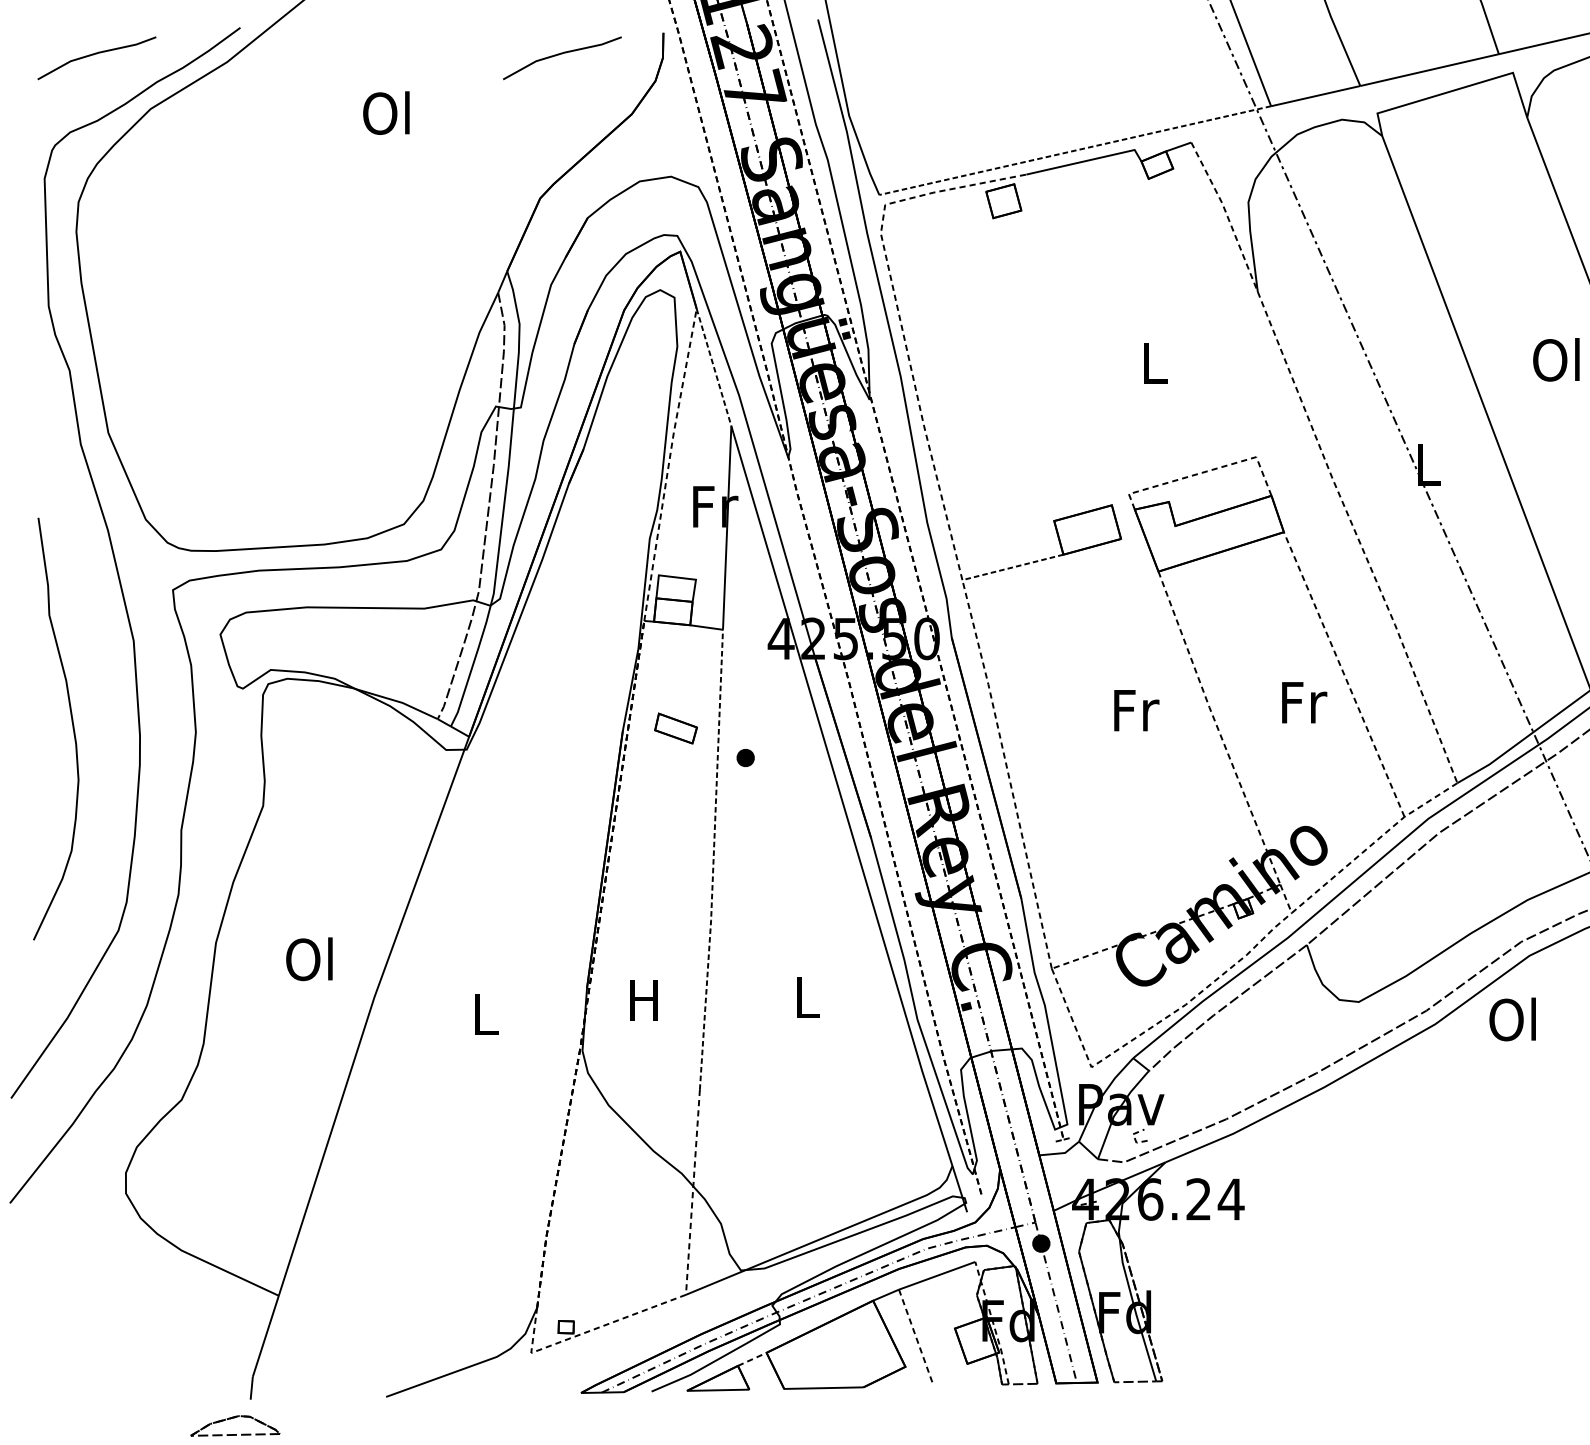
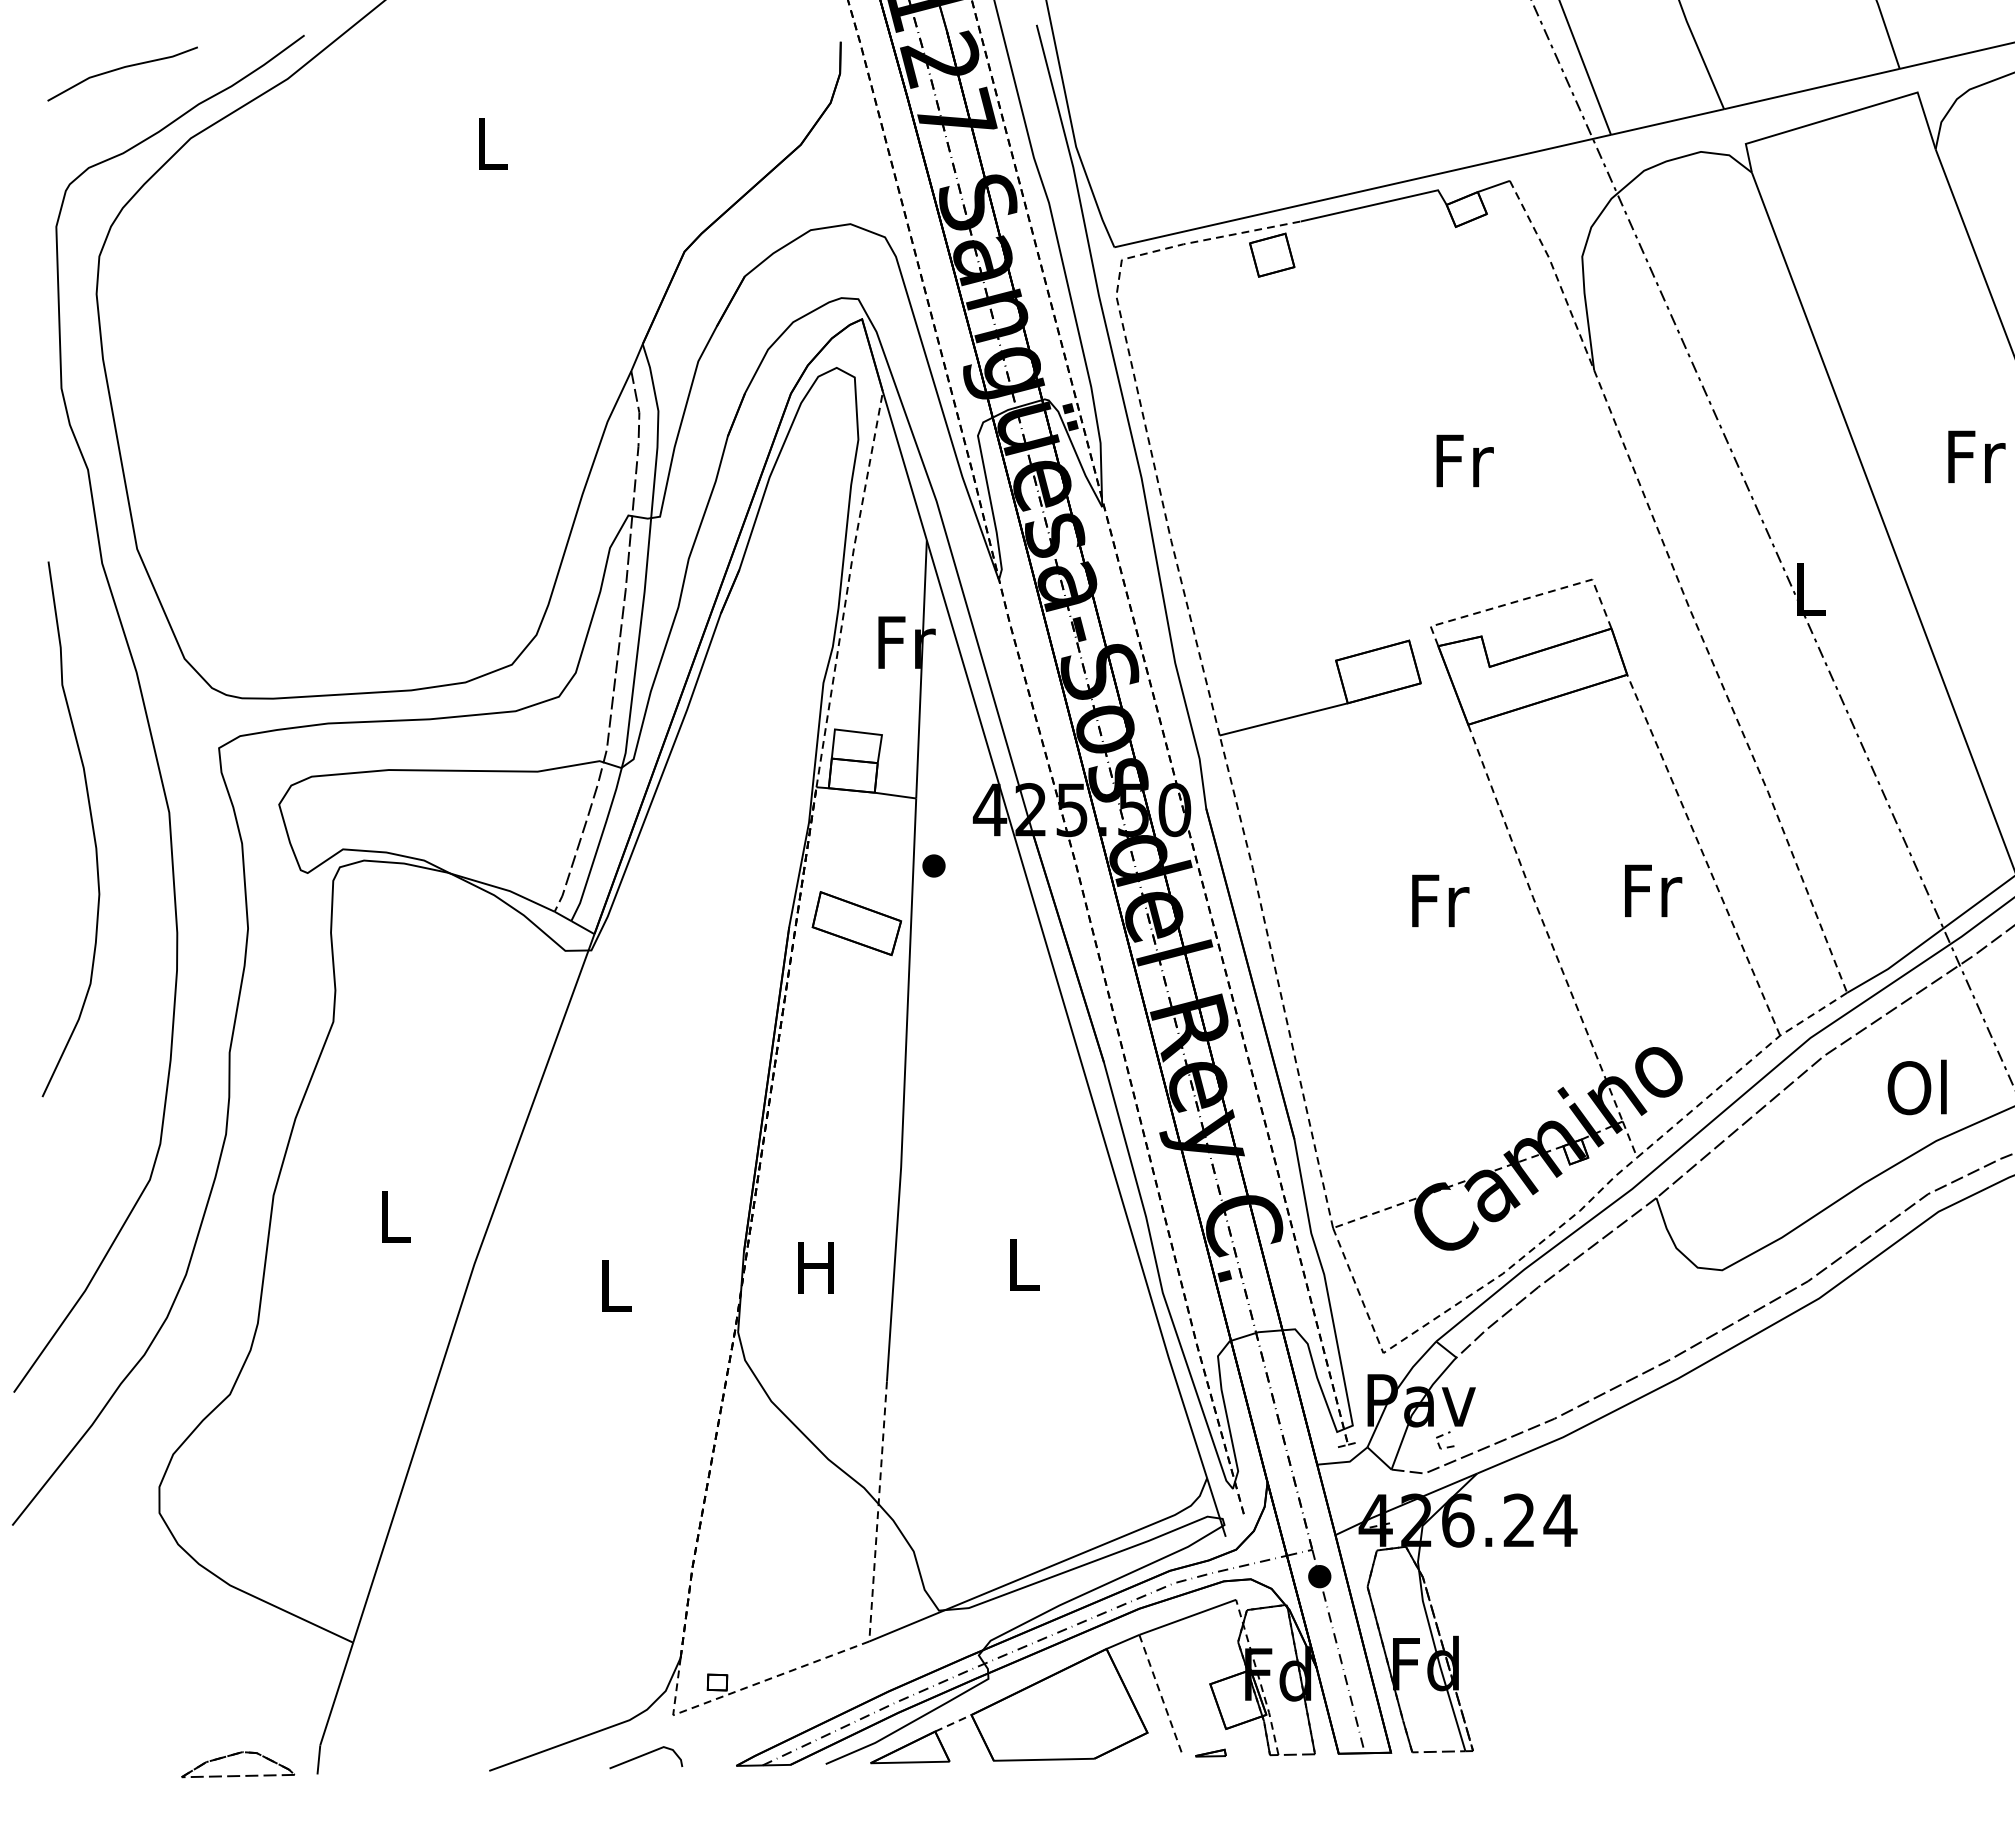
line: (560, 54) -> (710, 69), removed
text: (386, 113) -> (489, 143), Ol -> L
line: (1075, 150) -> (1362, 191), dashed -> solid
text: (1557, 360) -> (1974, 456), Ol -> Fr
text: (1155, 363) -> (1464, 460), L -> Fr
line: (714, 367) -> (905, 466), dashed -> solid
line: (1012, 567) -> (1283, 719), dashed -> solid
curve: (72, 726) -> (91, 825), moved
part: (675, 728) -> (856, 923), size x1.67
part: (745, 757) -> (933, 865), moved
line: (713, 860) -> (904, 1090), dashed -> solid
text: (309, 958) -> (391, 1215), Ol -> L
text: (1512, 1019) -> (1916, 1087), moved
part: (955, 1382) -> (1210, 1752), added
line: (509, 1384) -> (645, 1755), added
part: (233, 1418) -> (235, 1755), moved

